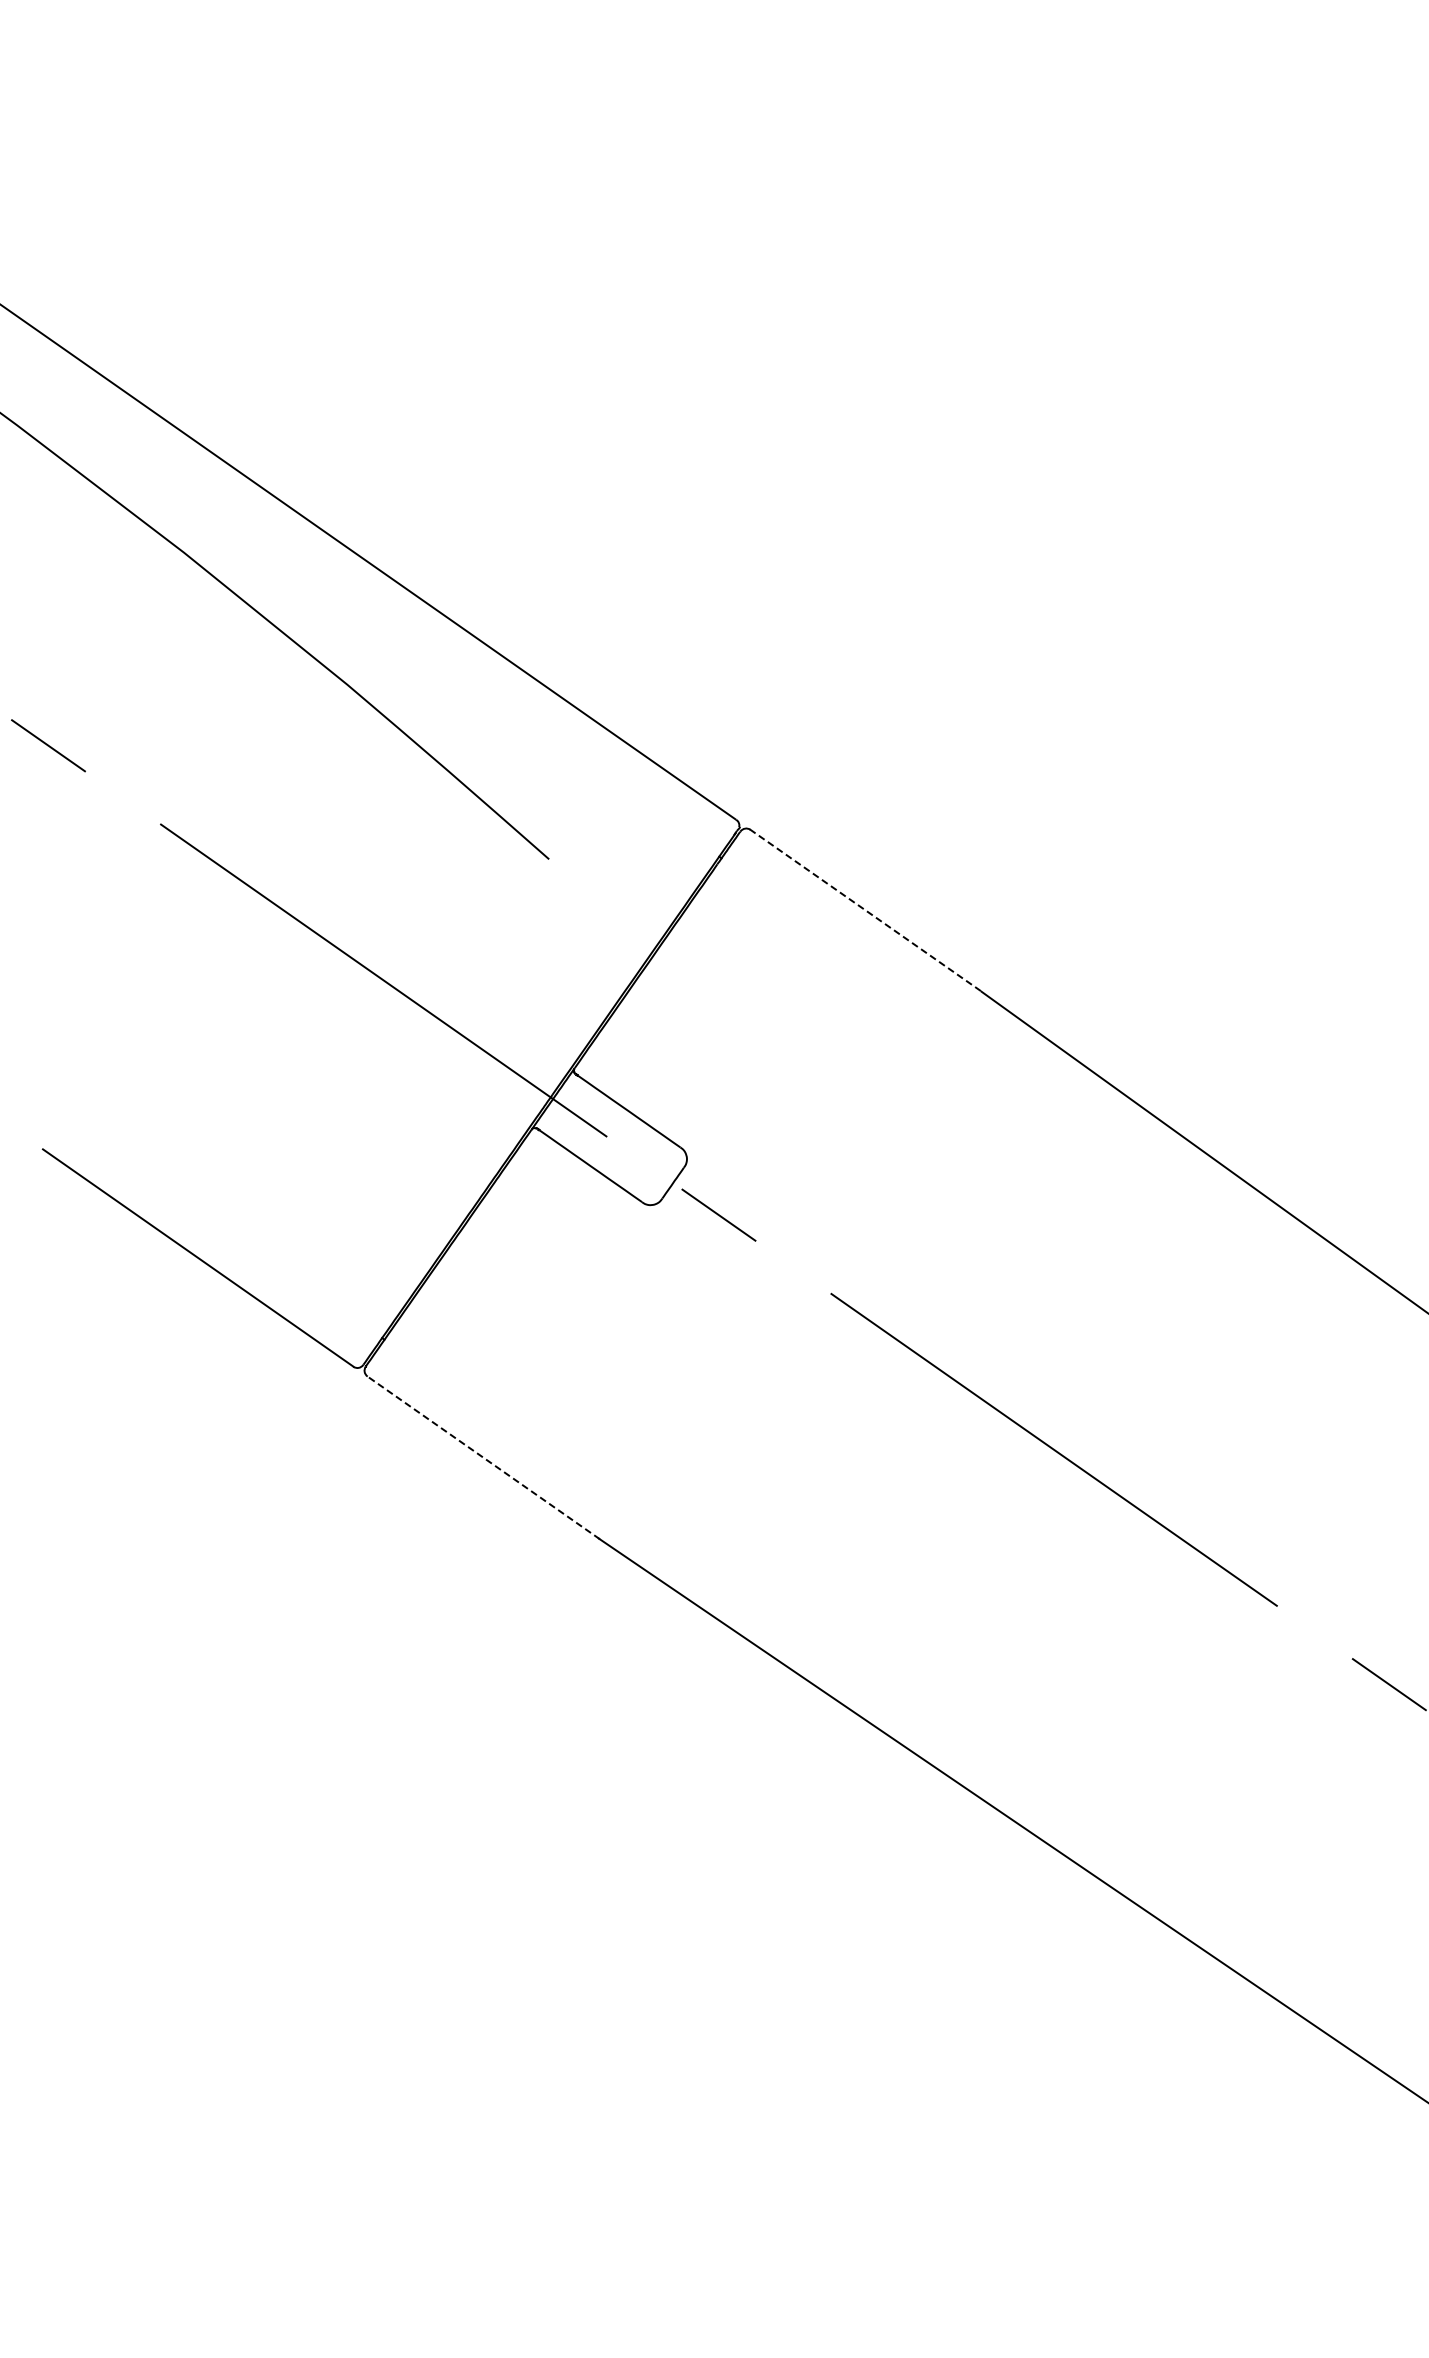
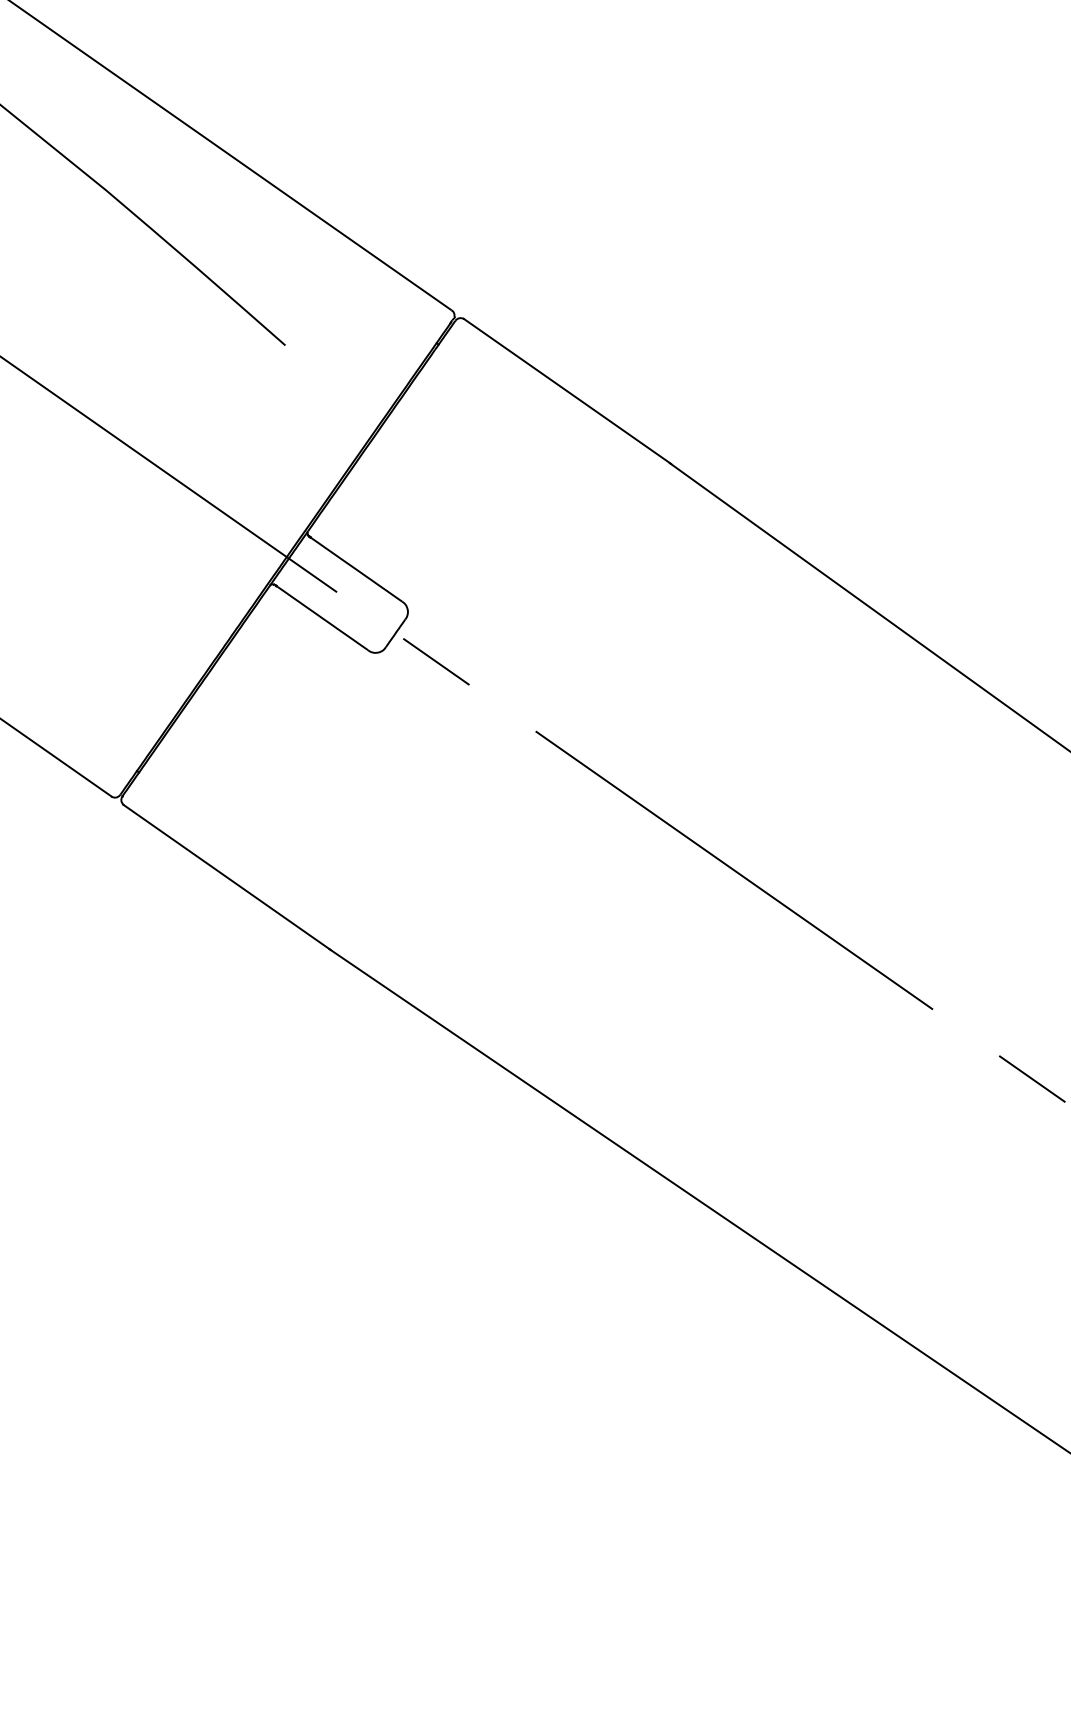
line: (866, 911) -> (567, 391), dashed -> solid
line: (483, 1457) -> (227, 877), dashed -> solid

